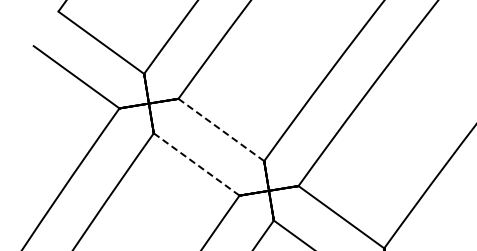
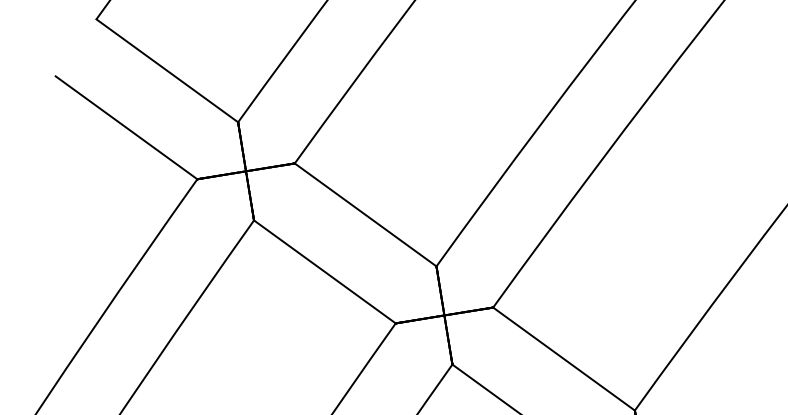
line: (221, 130) -> (365, 215), dashed -> solid
line: (196, 164) -> (324, 271), dashed -> solid

